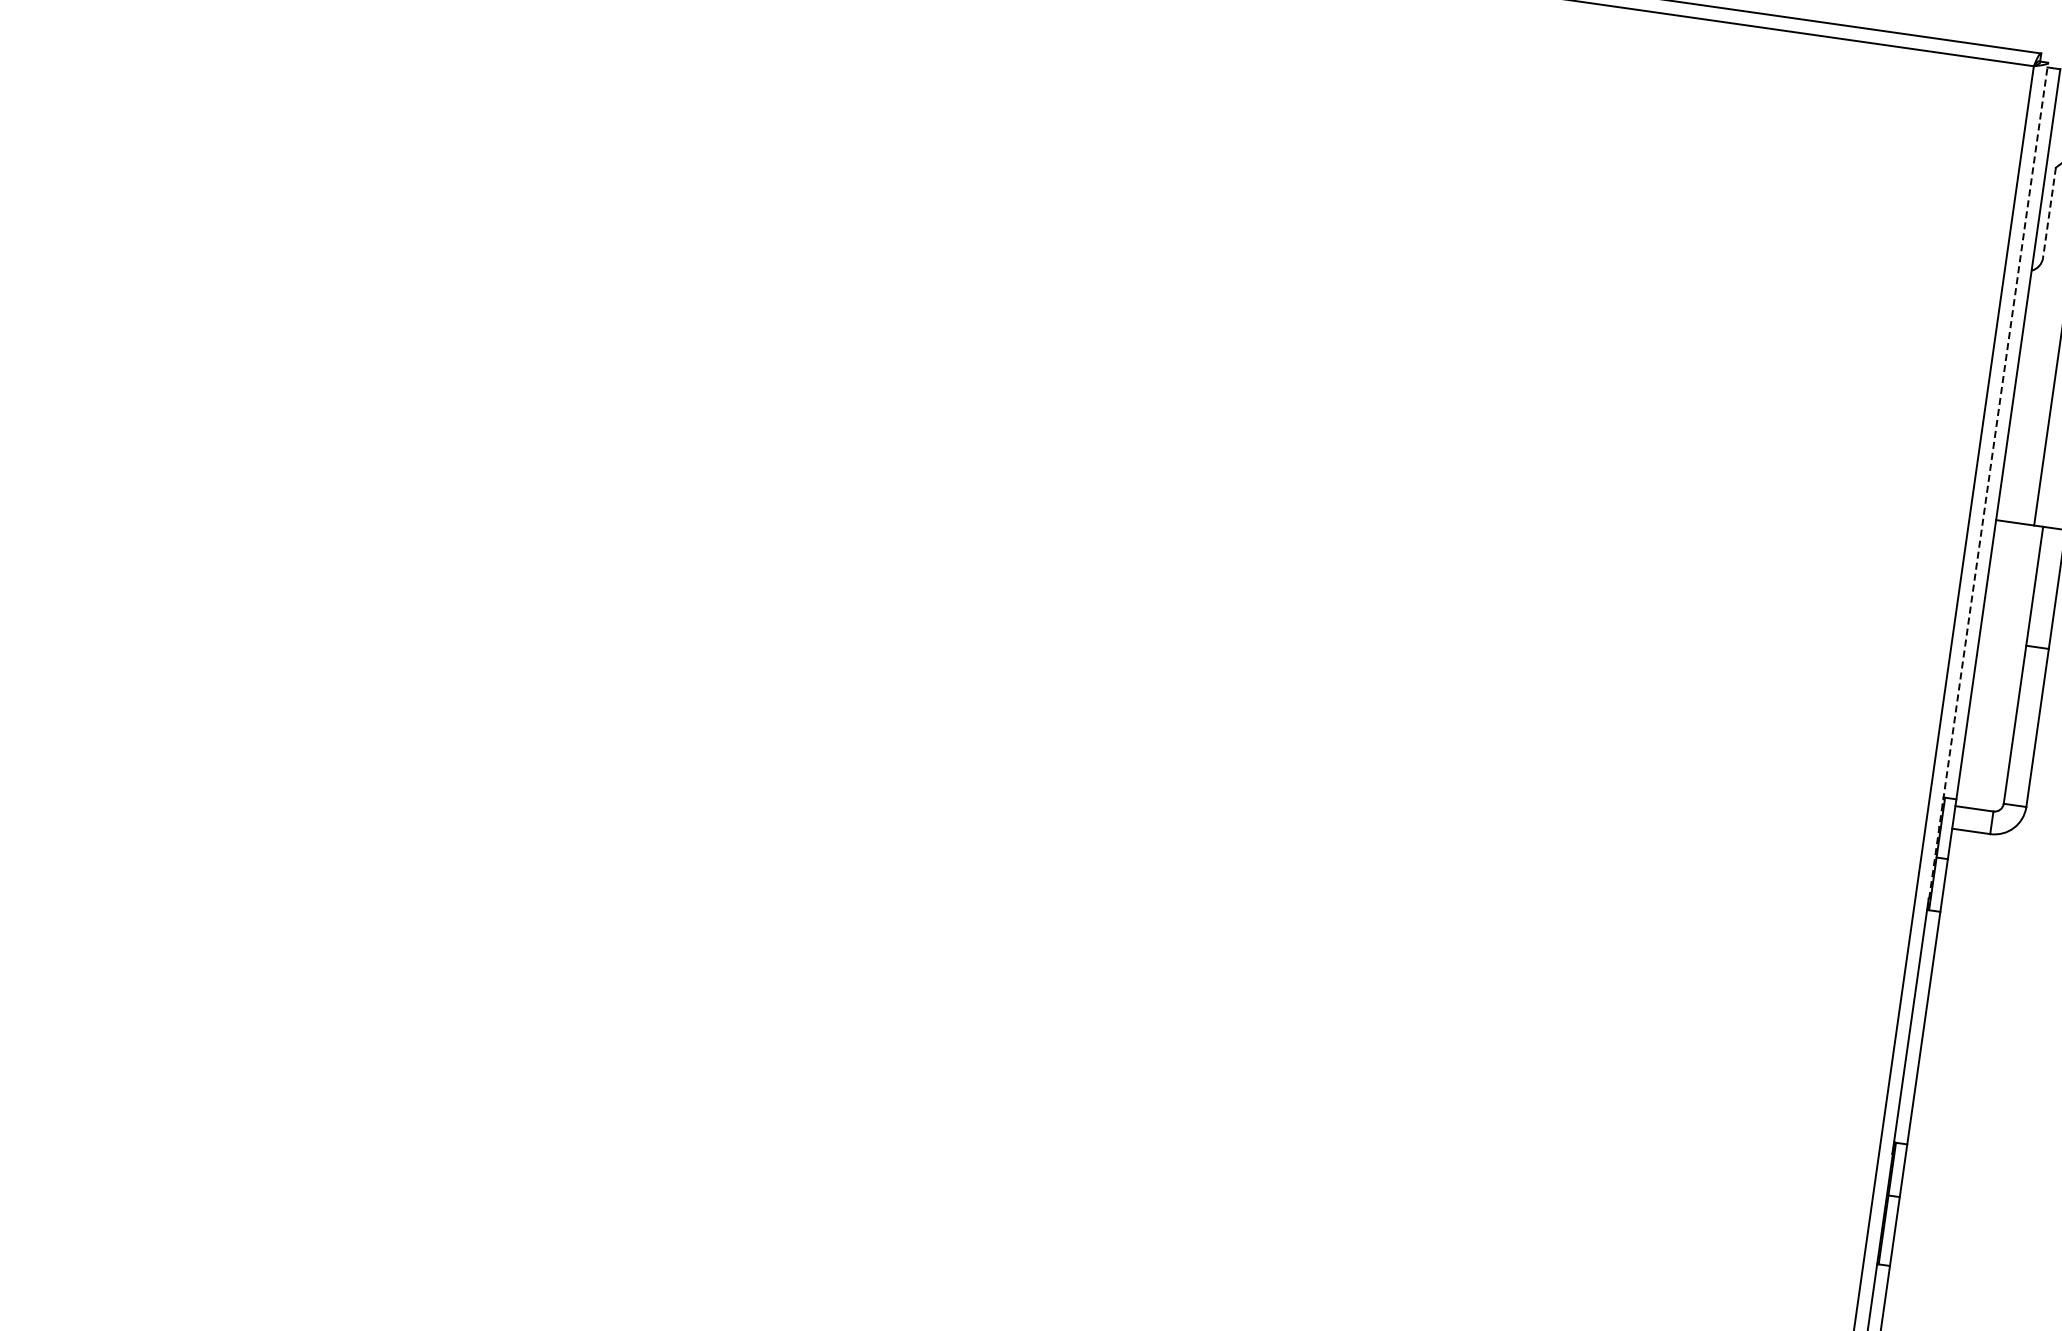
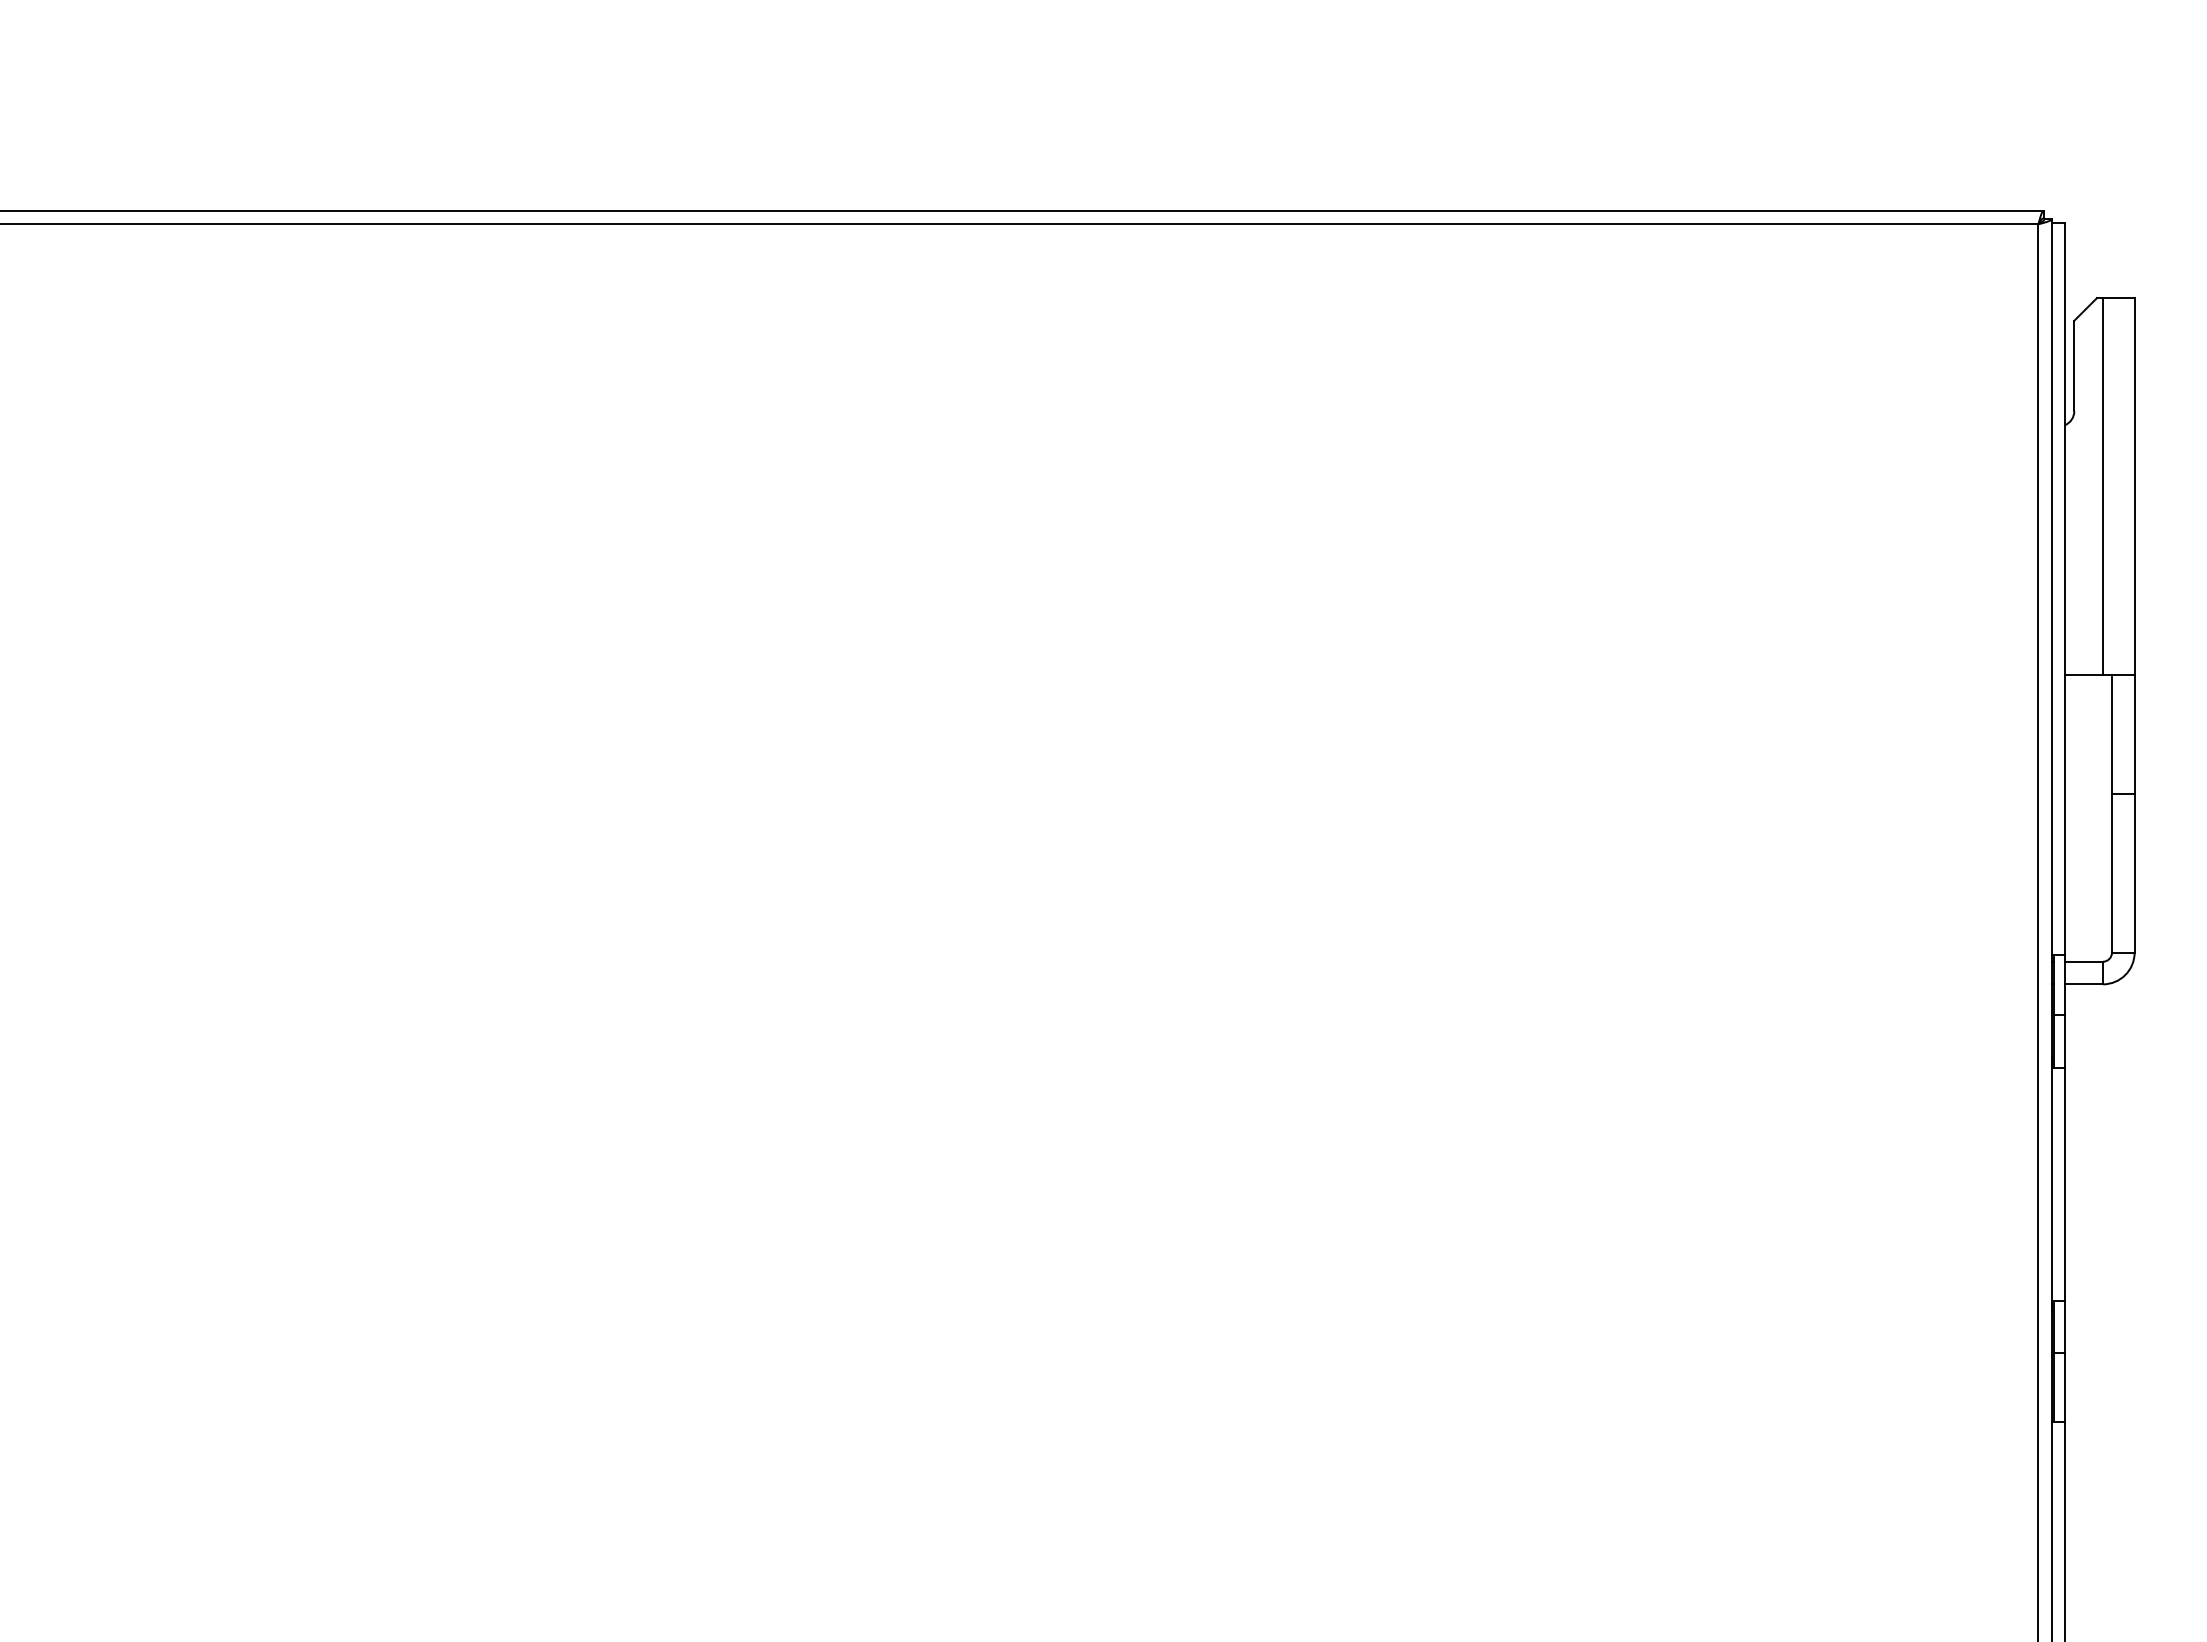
line: (2049, 213) -> (2074, 366), dashed -> solid
line: (1988, 485) -> (2052, 642), dashed -> solid

